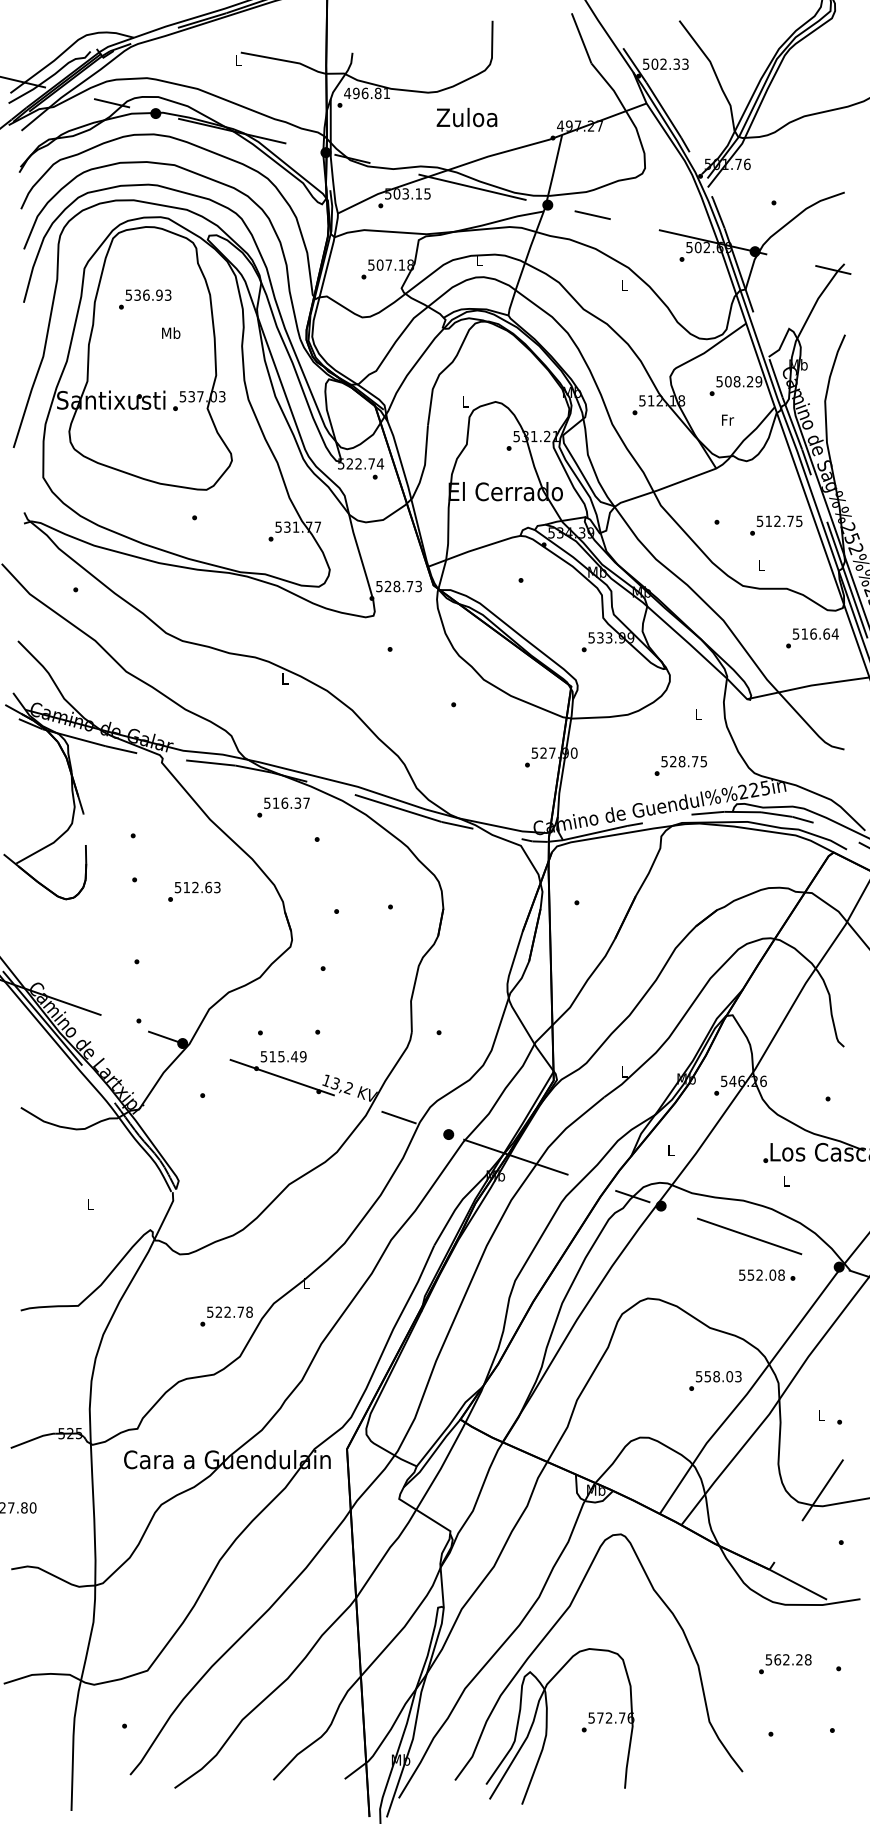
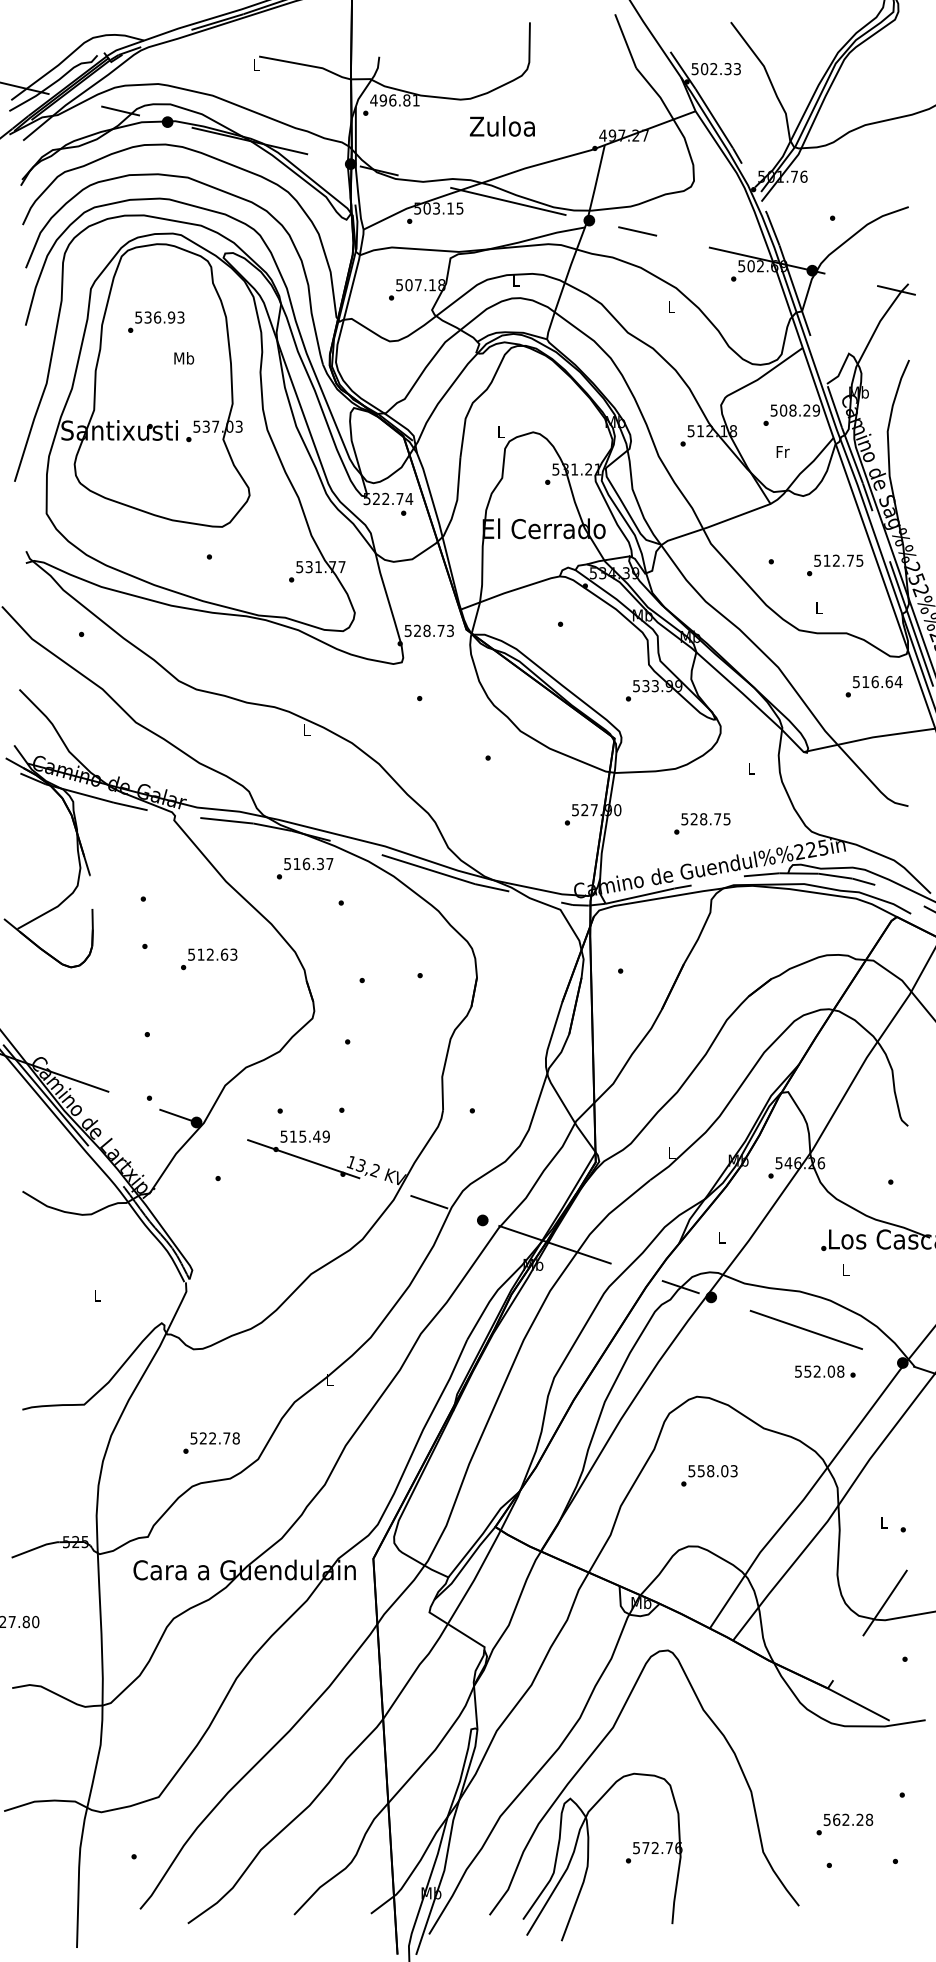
text: (680, 765) -> (701, 823), moved
text: (226, 1316) -> (211, 1443), moved
text: (715, 1380) -> (709, 1475), moved
text: (785, 1664) -> (845, 1824), moved

